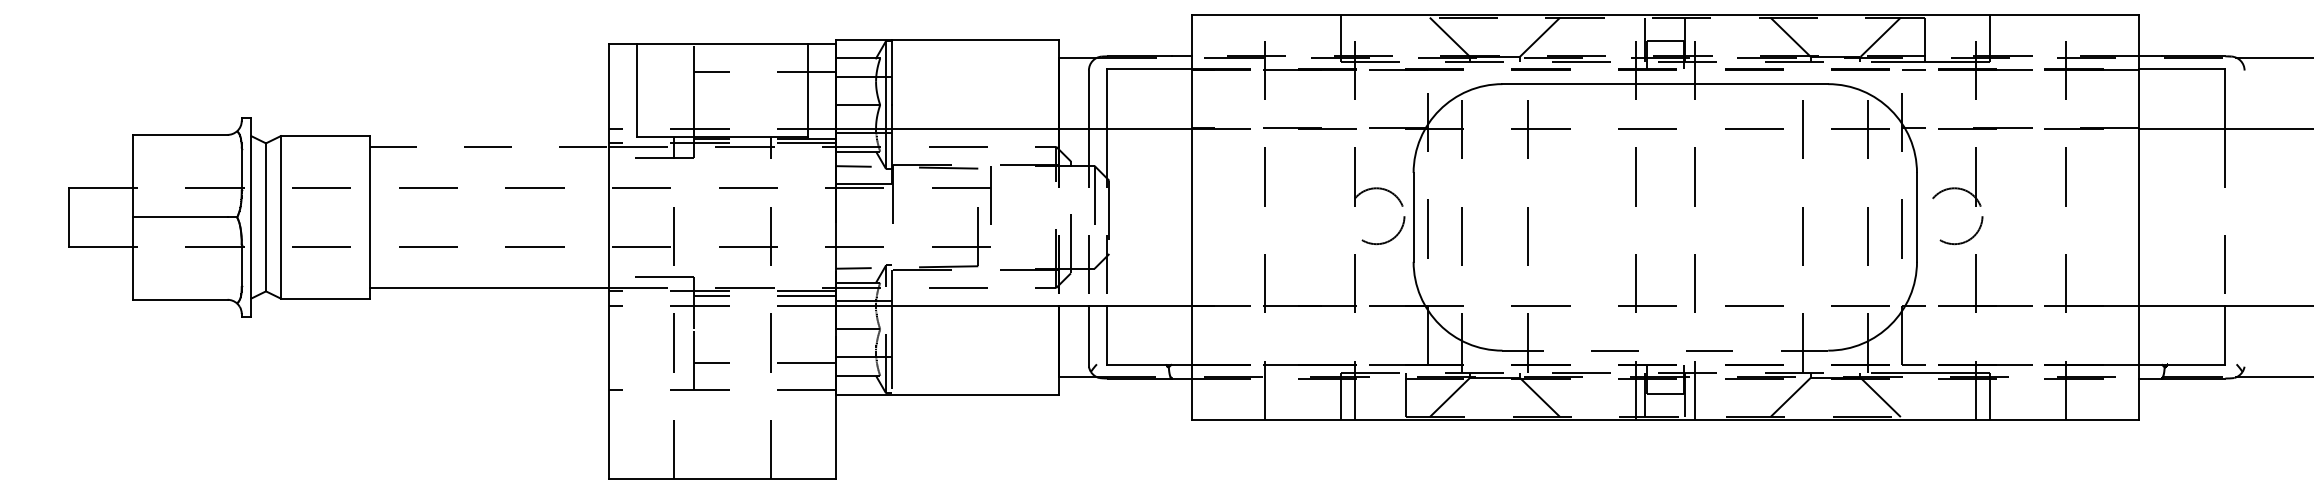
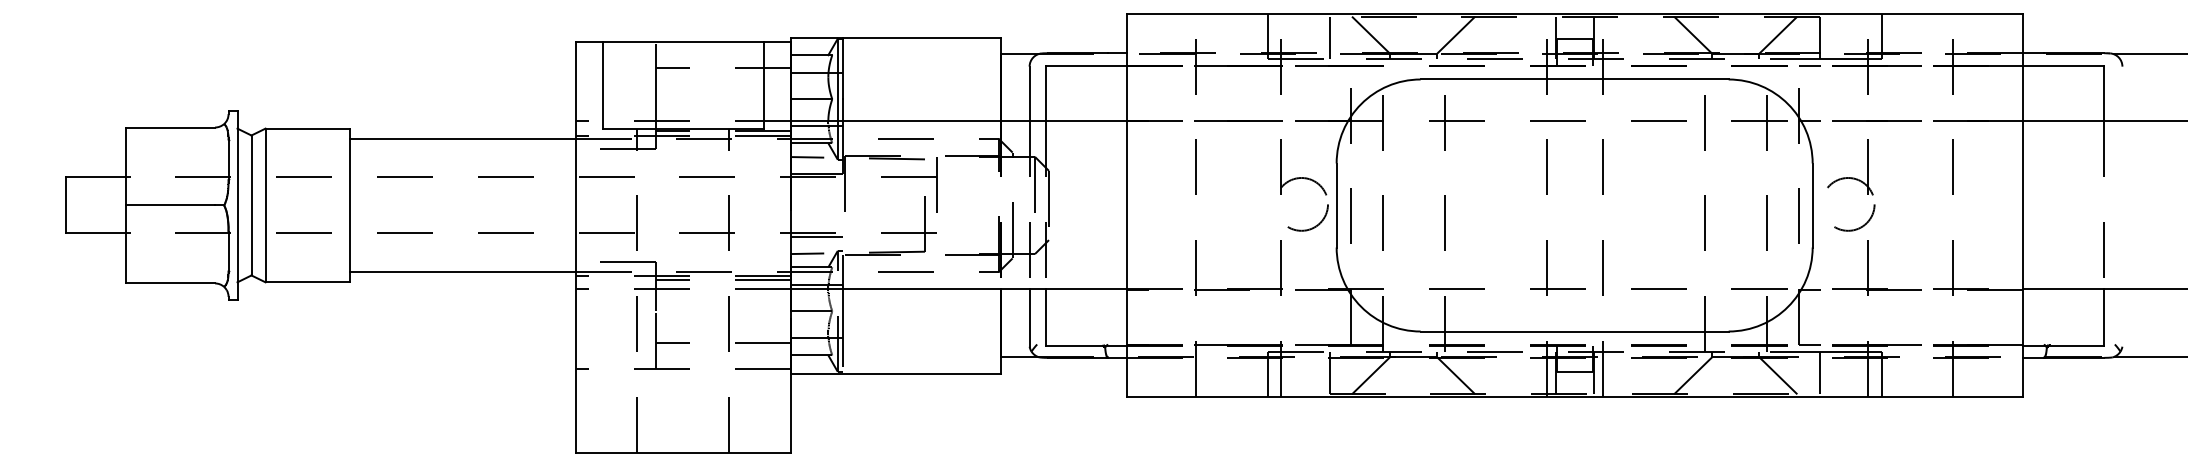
line: (1406, 39) -> (1329, 37), added
line: (489, 146) -> (462, 138), dashed -> solid
line: (864, 251) -> (817, 237), added
line: (1665, 350) -> (1574, 331), dashed -> solid
line: (1924, 394) -> (1819, 372), added

